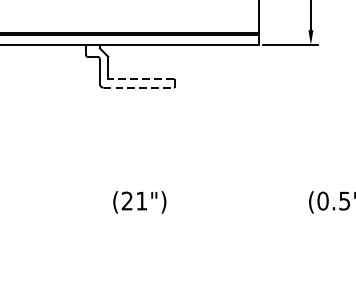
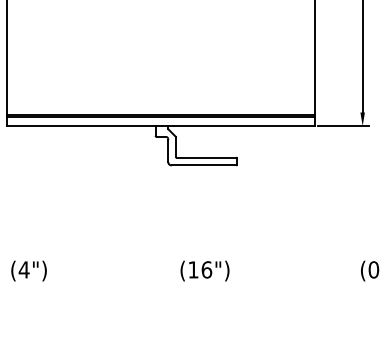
line: (141, 79) -> (206, 157), dashed -> solid
line: (139, 87) -> (204, 165), dashed -> solid
text: (134, 200) -> (200, 269), (21") -> (16")

